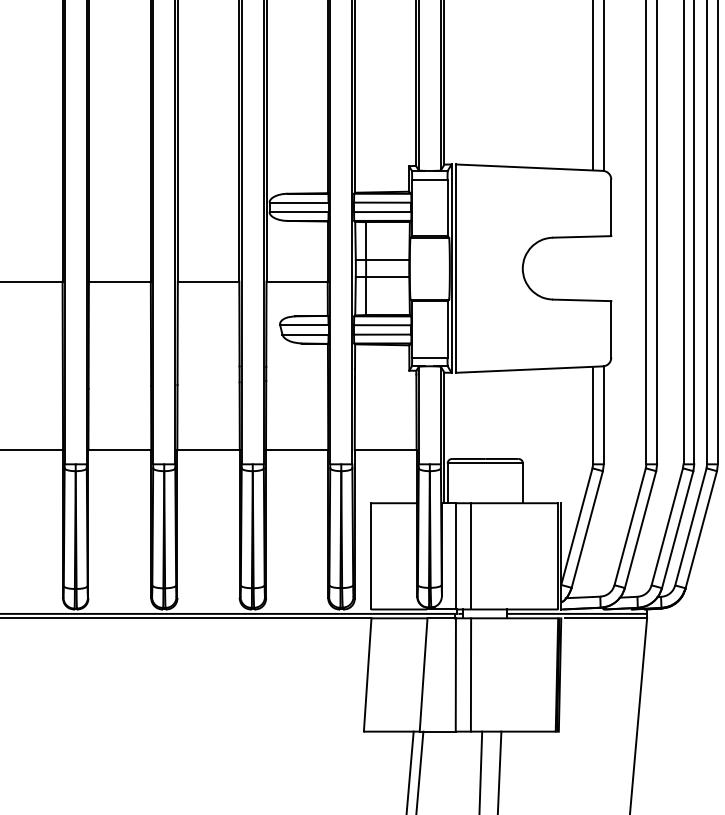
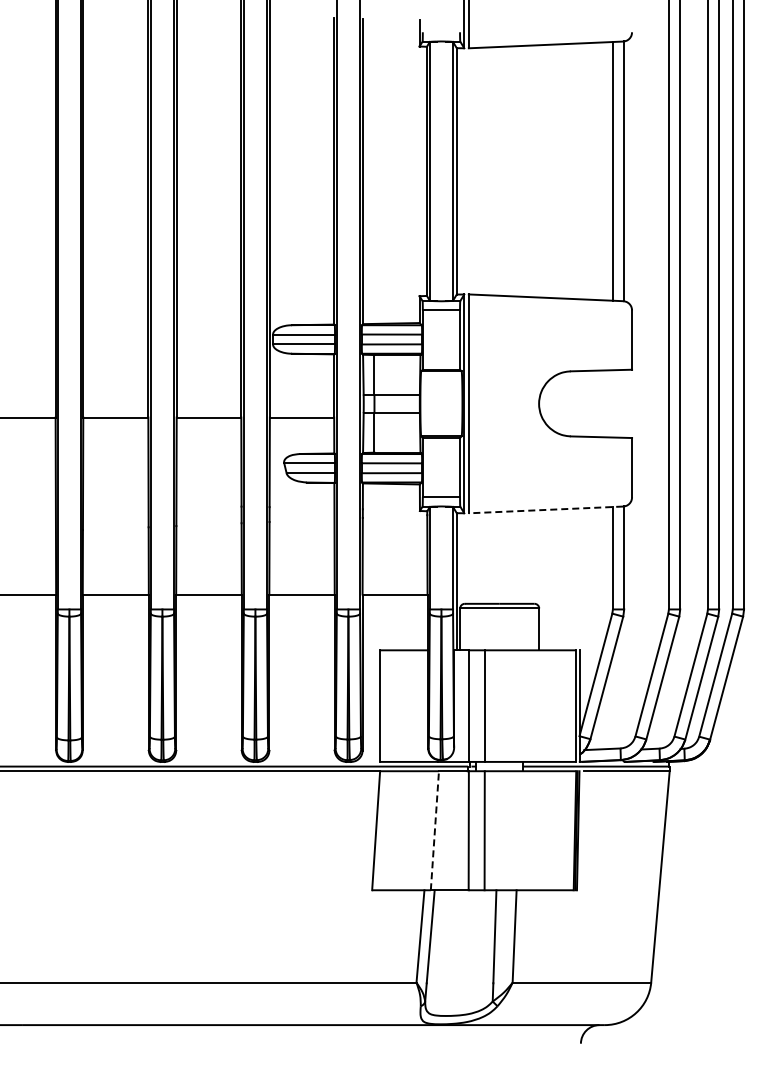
line: (528, 369) -> (545, 509), solid -> dashed
line: (423, 674) -> (434, 830), solid -> dashed

